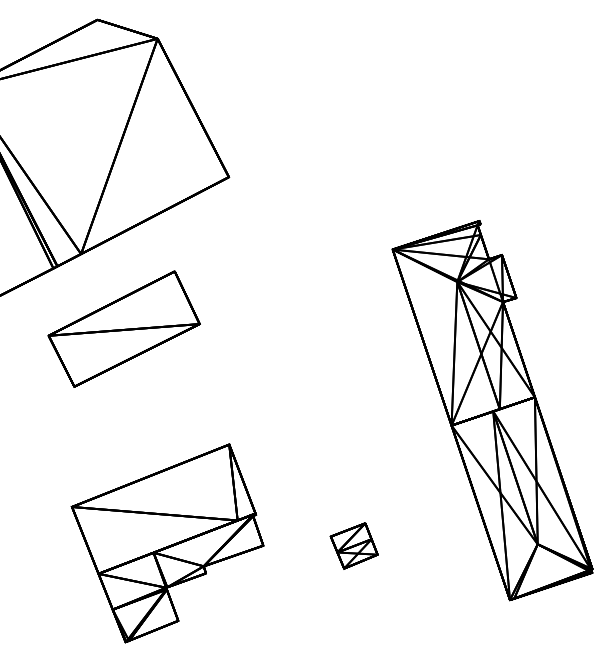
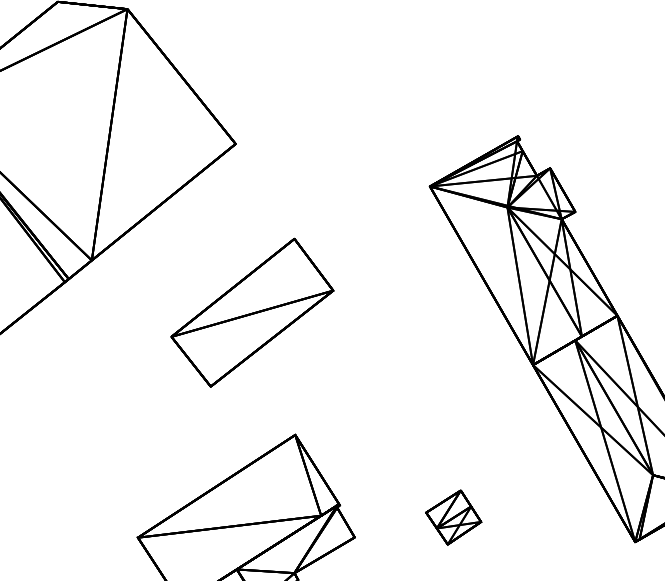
part: (123, 328) -> (251, 312), moved

